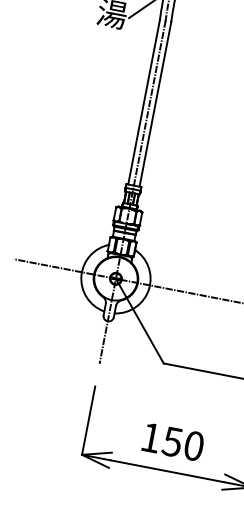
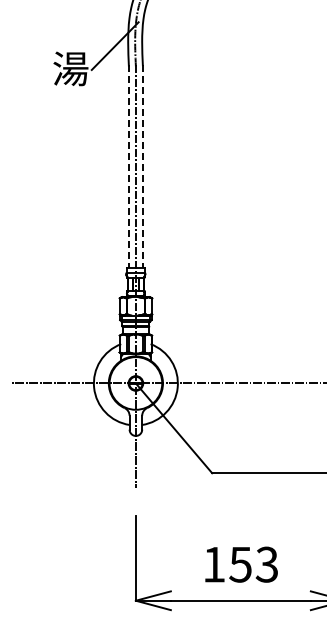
line: (143, 101) -> (128, 166), solid -> dashed
line: (155, 104) -> (142, 166), solid -> dashed
text: (193, 445) -> (266, 564), 150 -> 153

